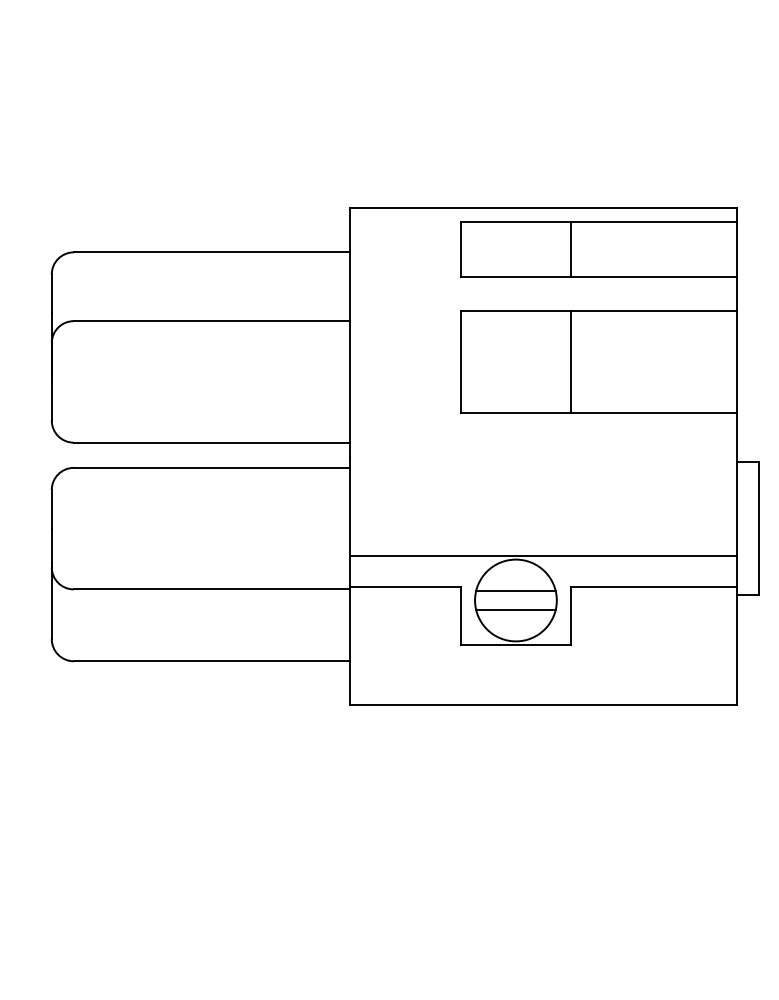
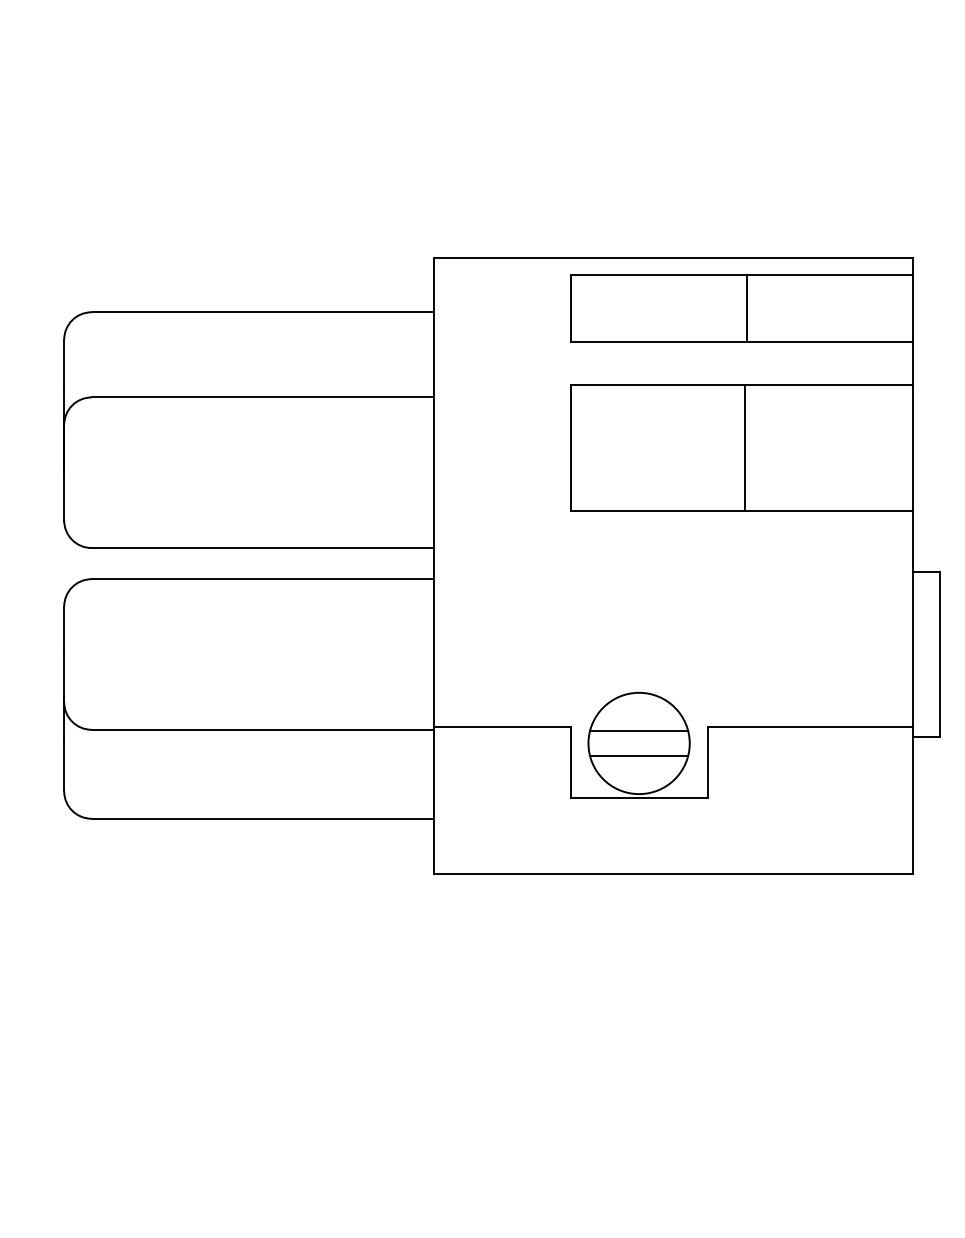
line: (571, 249) -> (746, 308), moved
line: (571, 362) -> (744, 448), moved
line: (542, 556) -> (672, 688), removed

